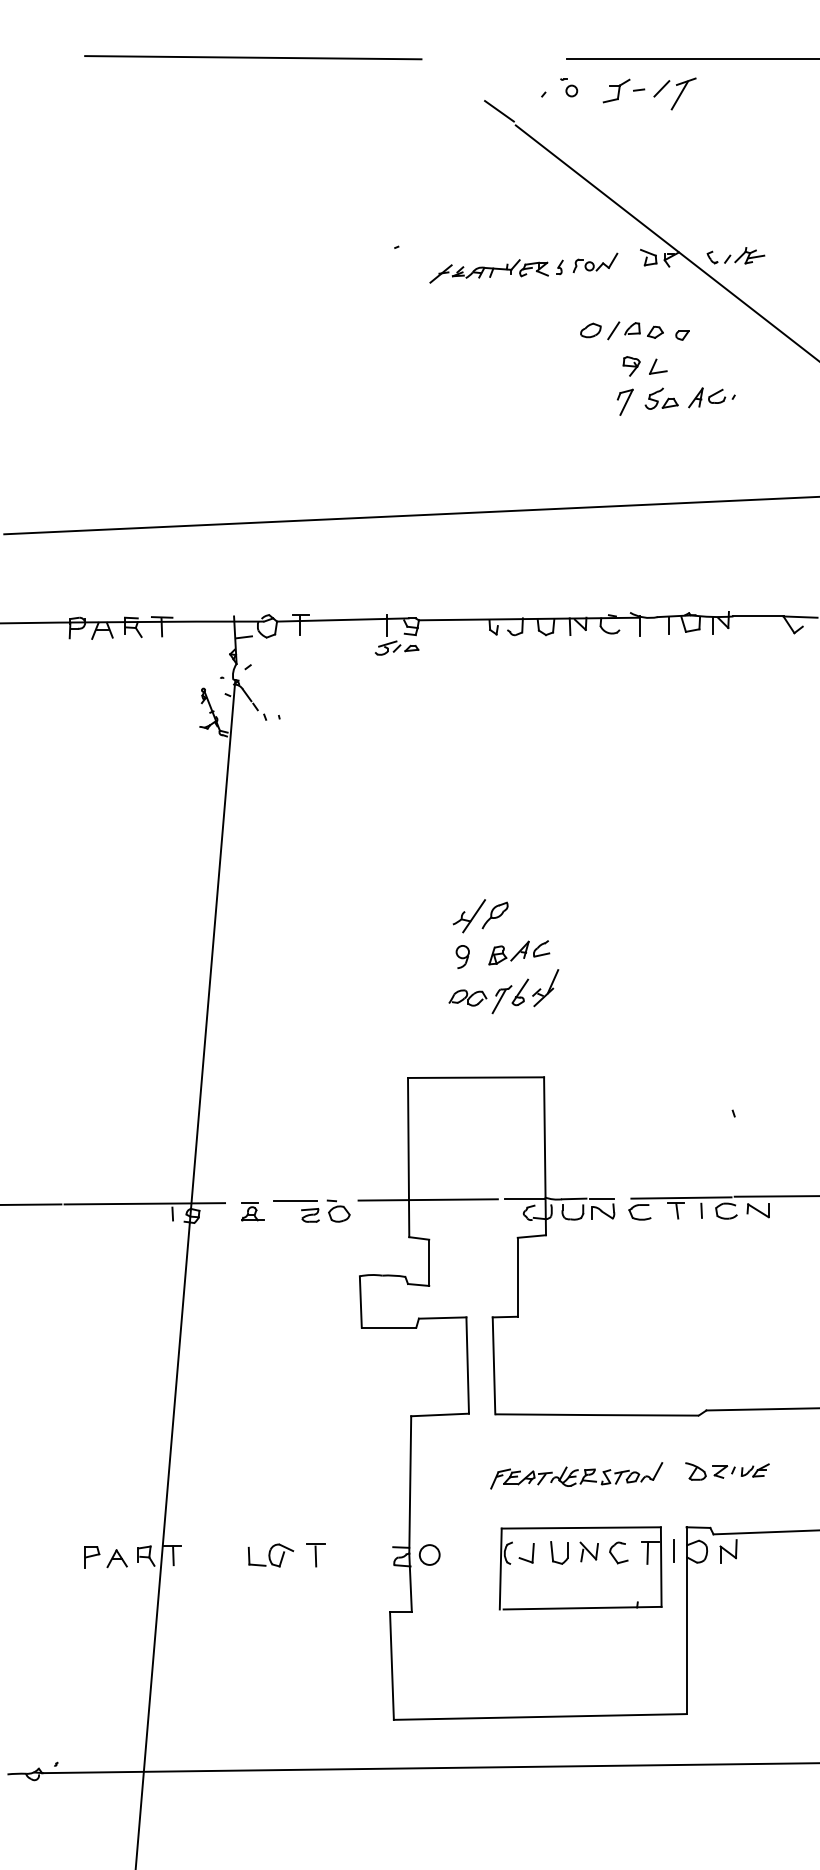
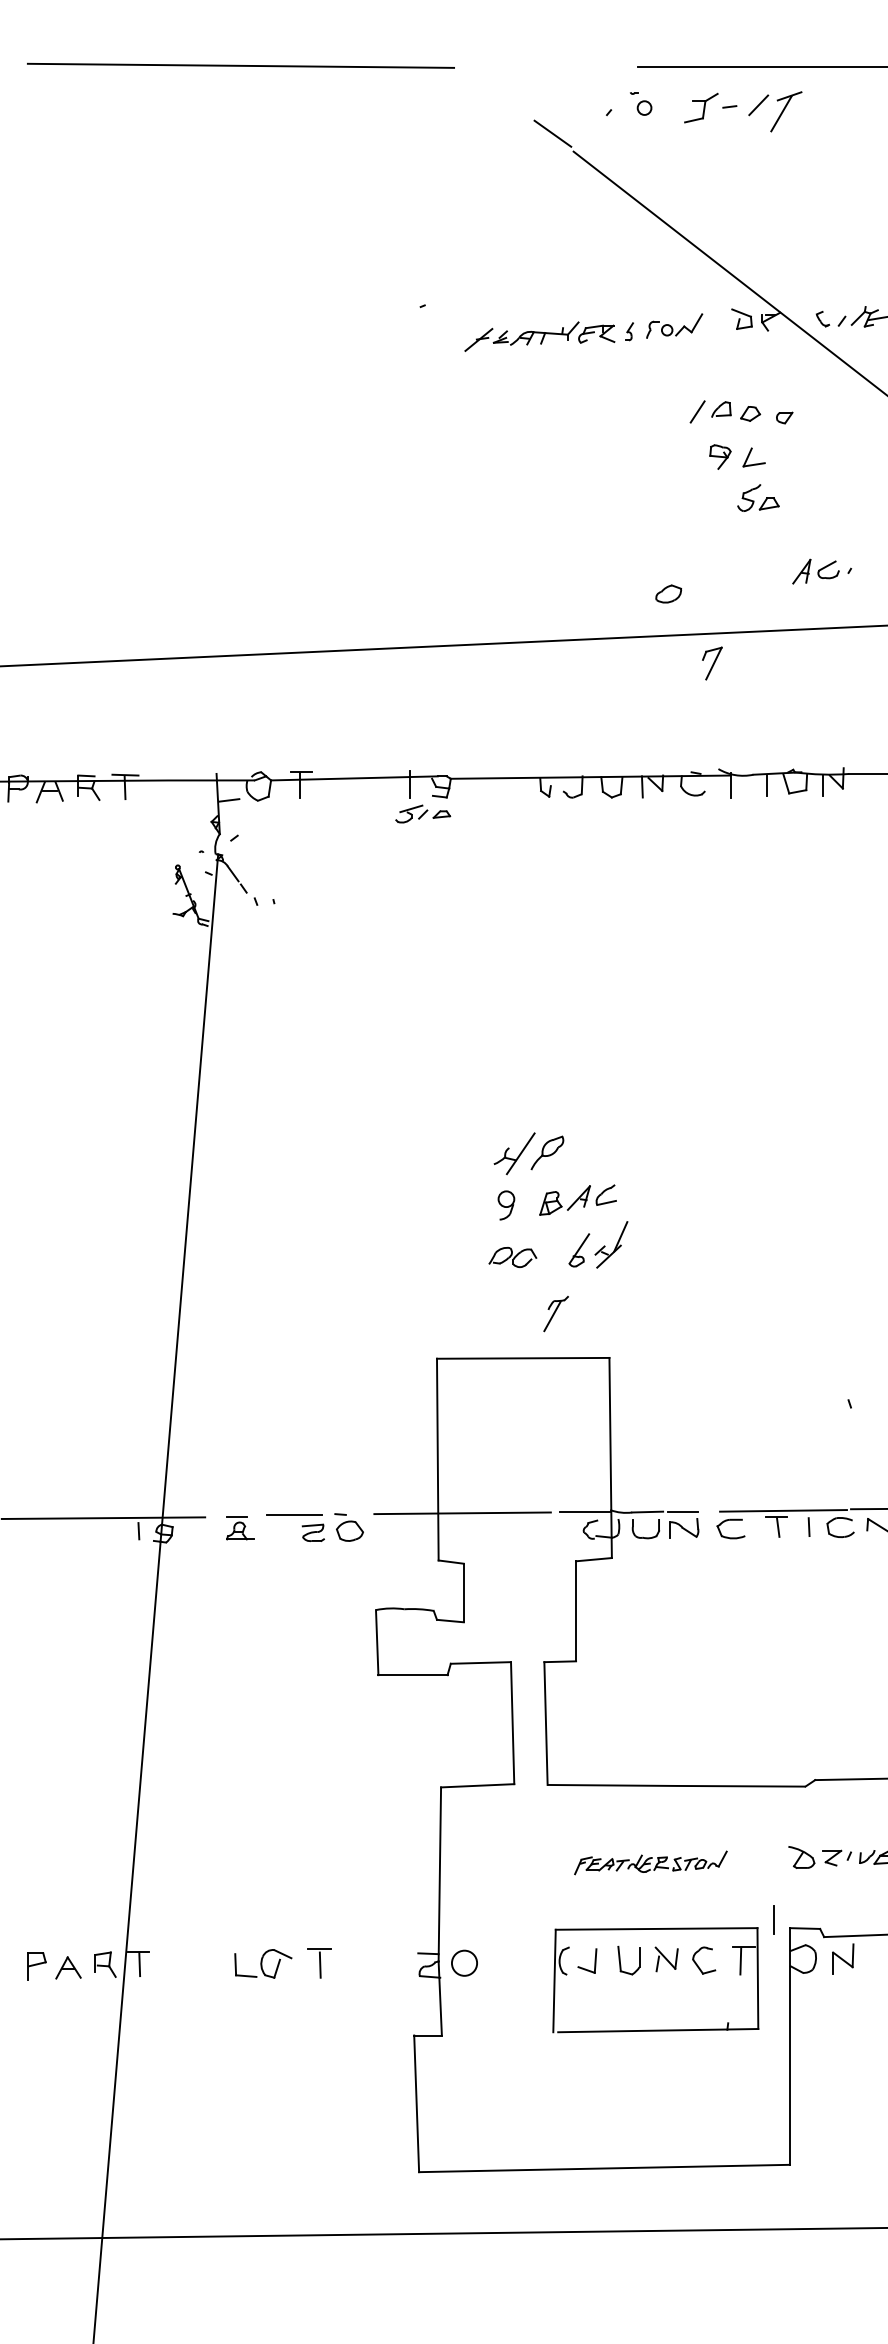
part: (590, 330) -> (668, 594), moved
part: (711, 397) -> (821, 571), moved
part: (624, 401) -> (711, 662), moved
part: (501, 999) -> (555, 1313), moved
part: (576, 1475) -> (650, 1862), size x0.7
line: (673, 1550) -> (773, 1919), moved

